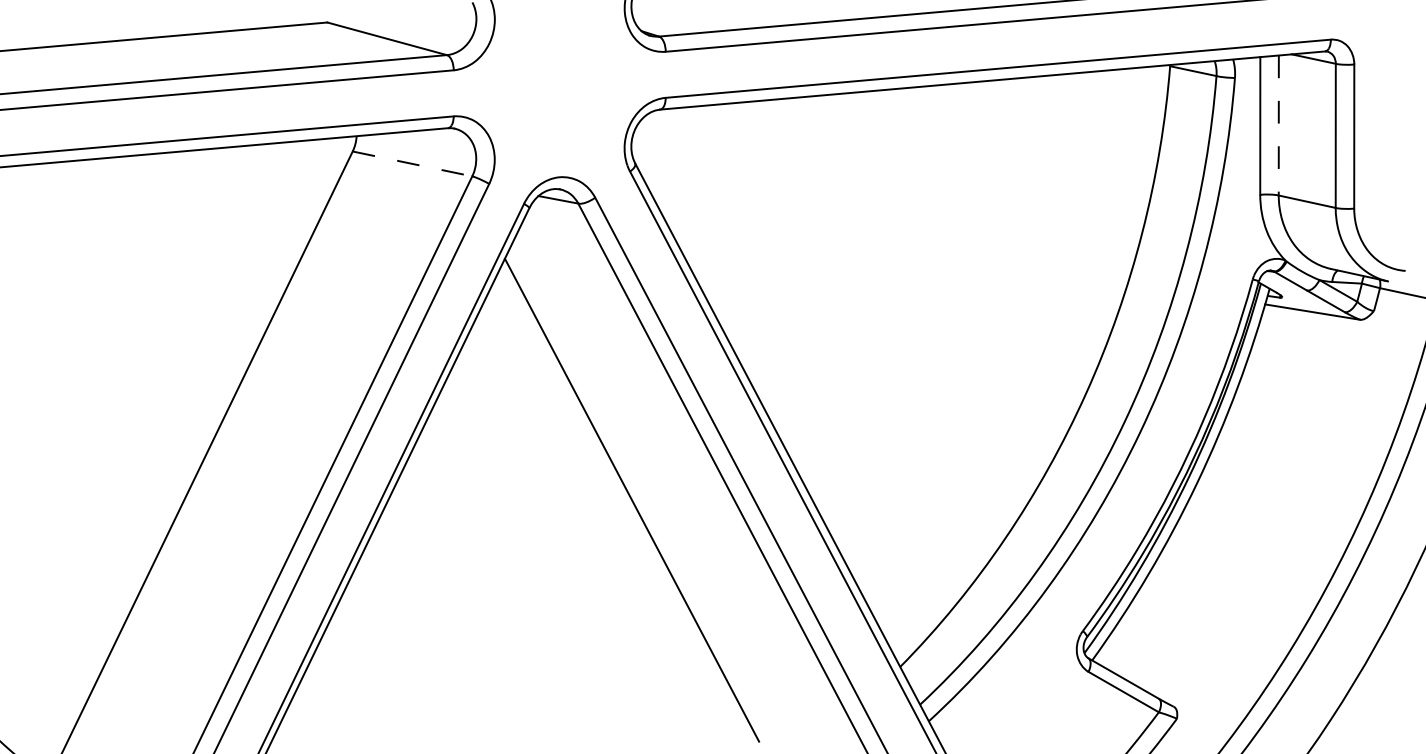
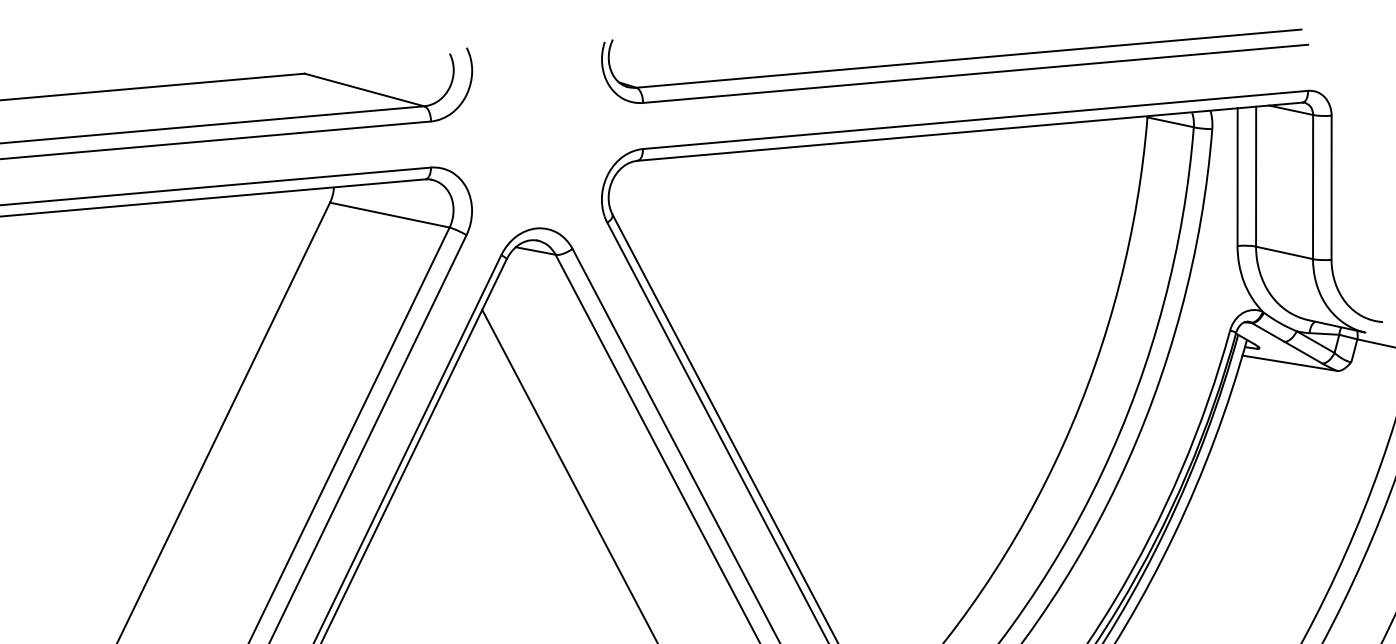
line: (1278, 126) -> (1255, 177), dashed -> solid
line: (413, 164) -> (390, 215), dashed -> solid

